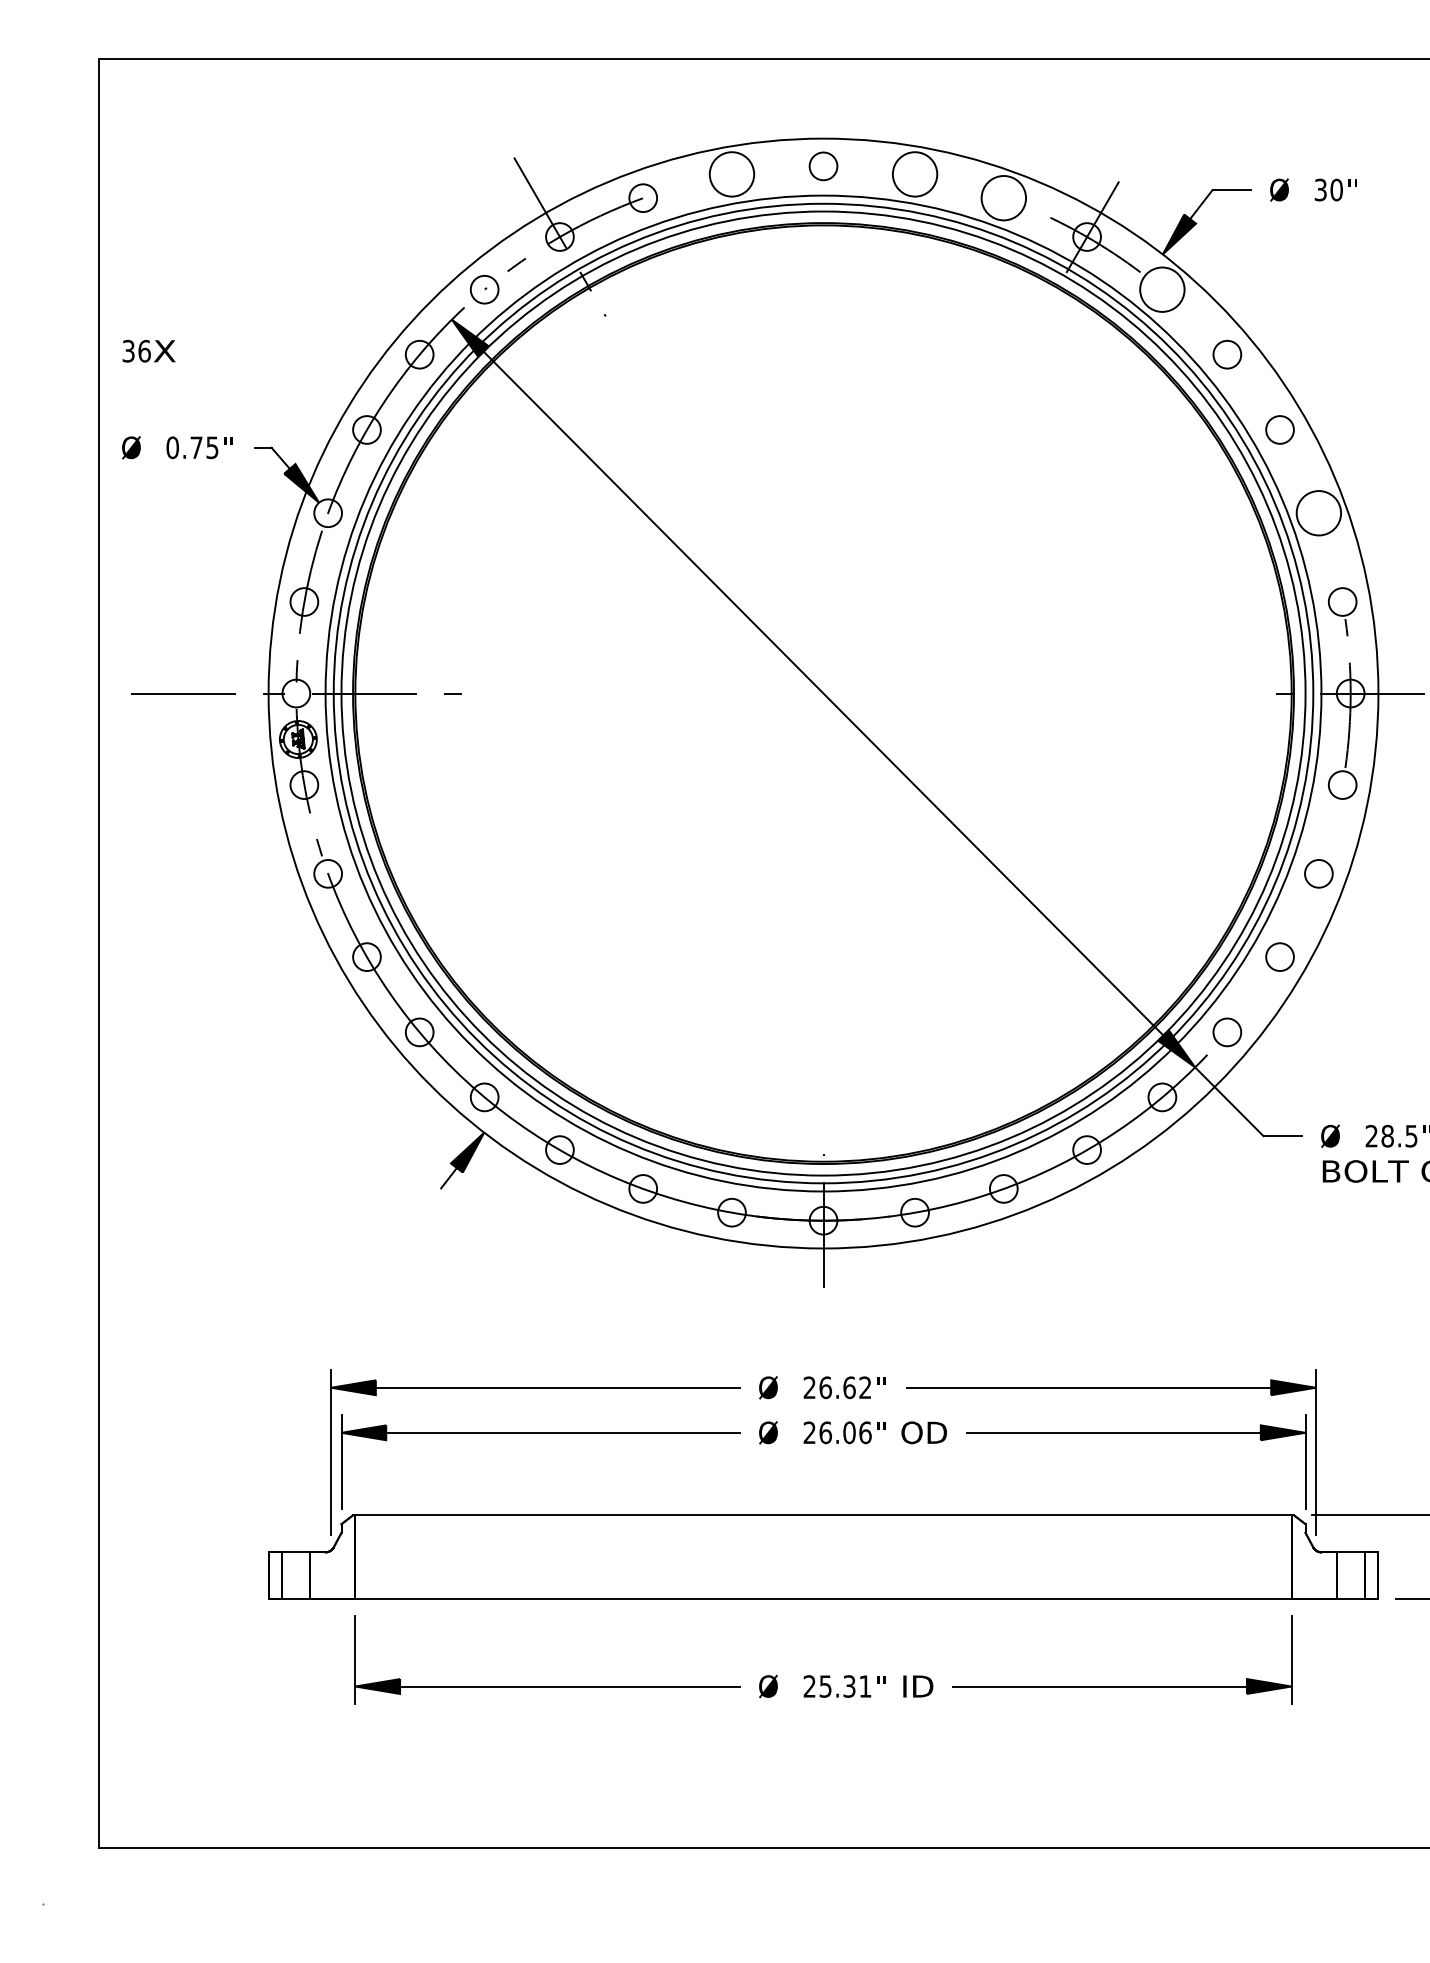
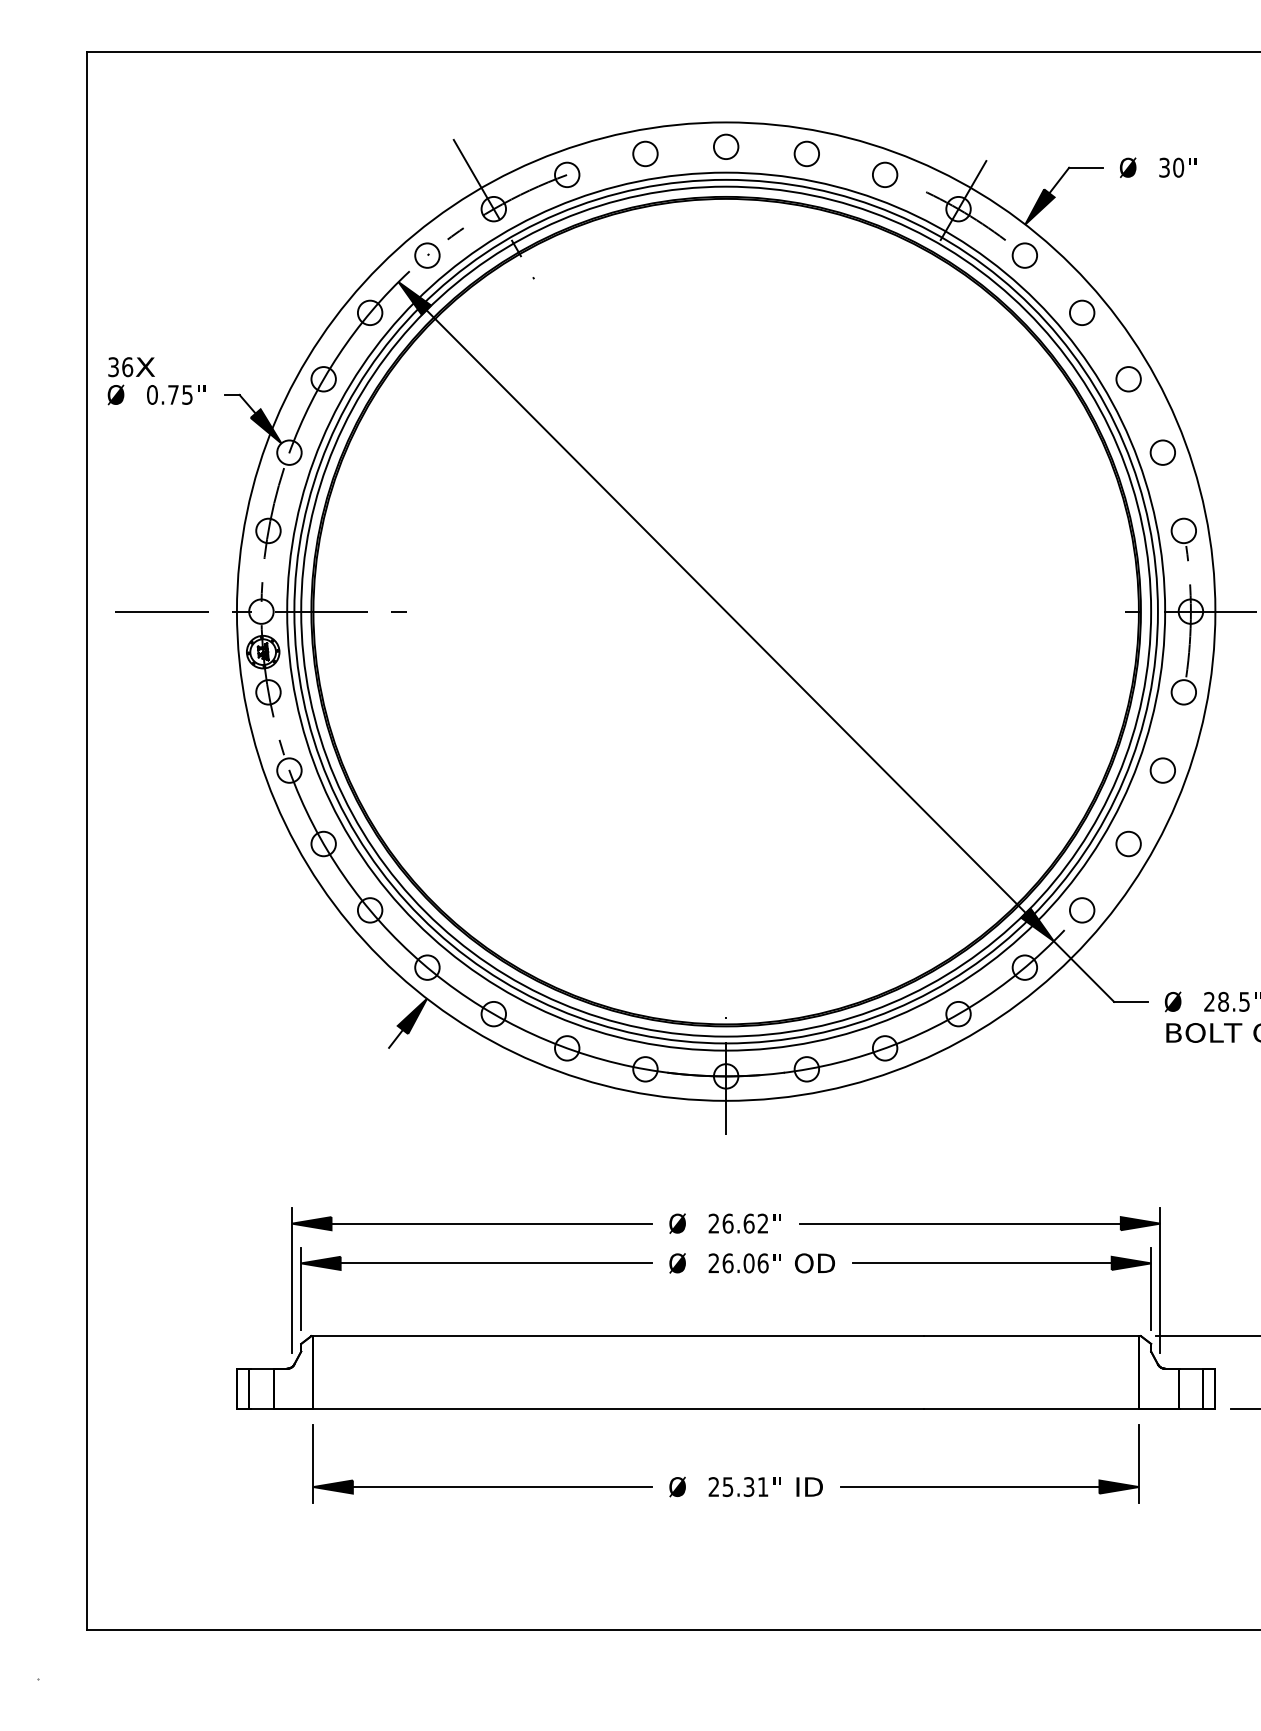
circle: (731, 174) -> (645, 154), size x0.62
circle: (914, 174) -> (806, 154), size x0.62
circle: (1003, 198) -> (884, 175), size x0.62
circle: (1162, 289) -> (1025, 255), size x0.62
text: (148, 351) -> (131, 367), moved
circle: (1318, 513) -> (1162, 452), size x0.62

